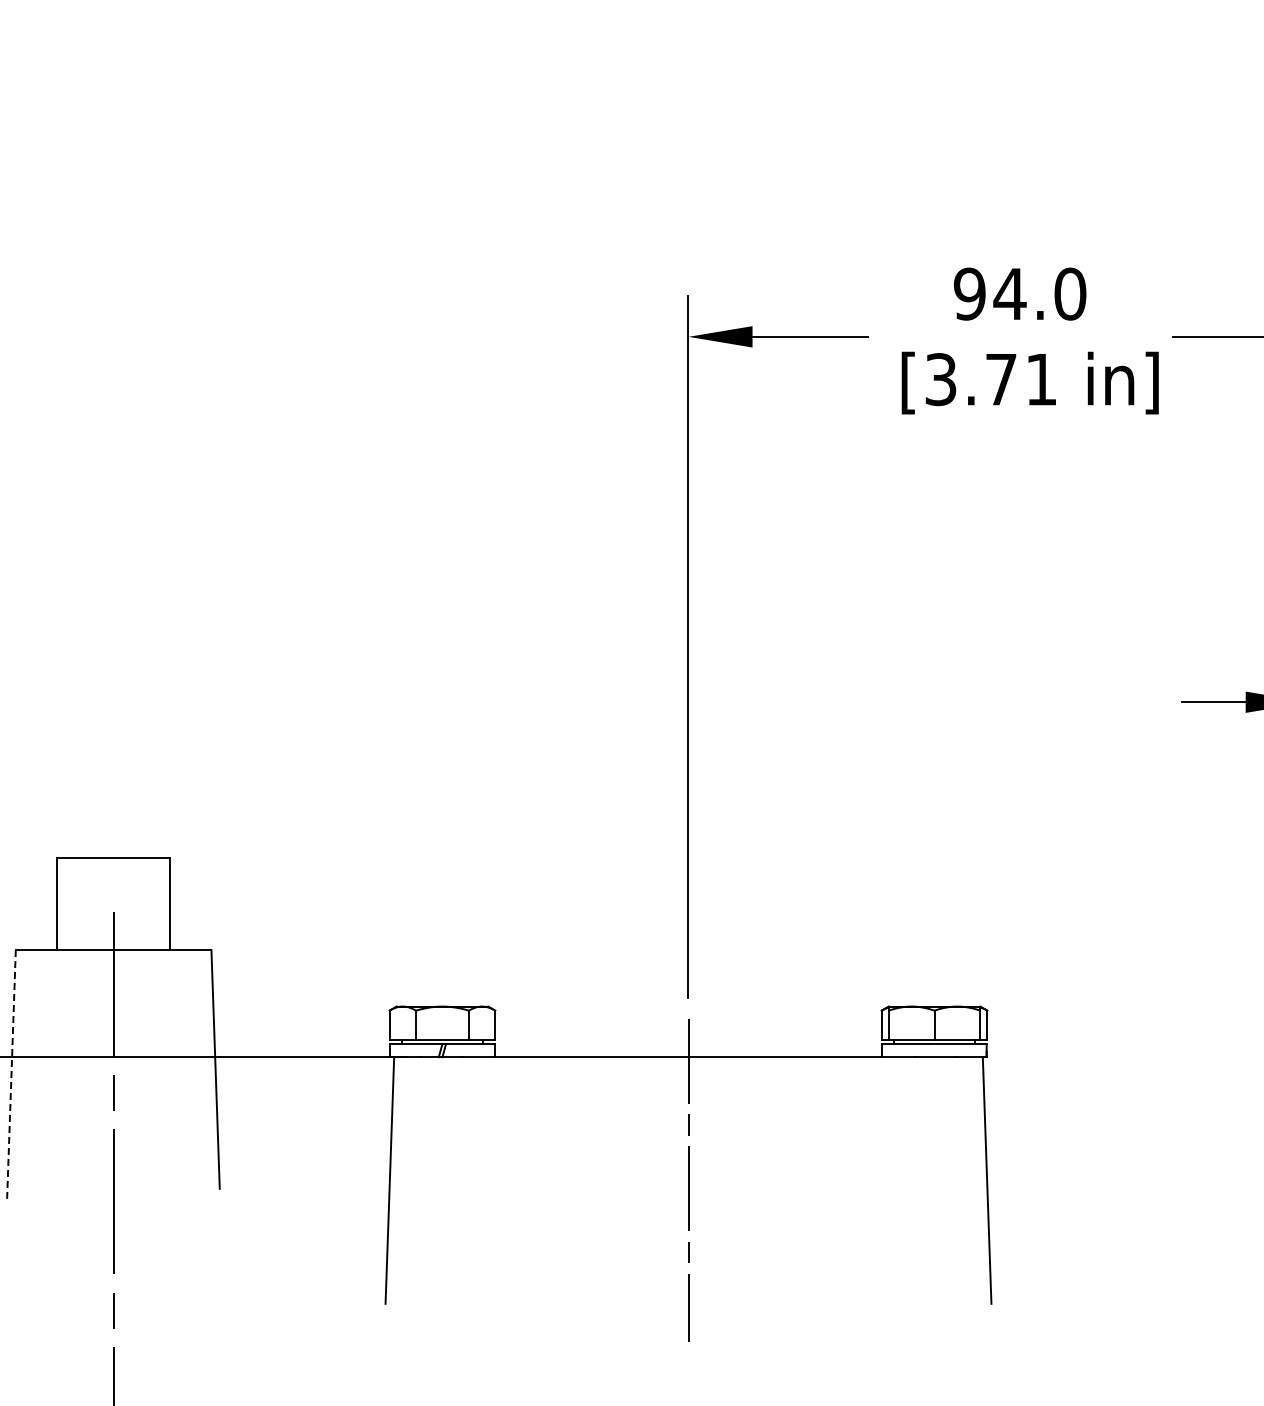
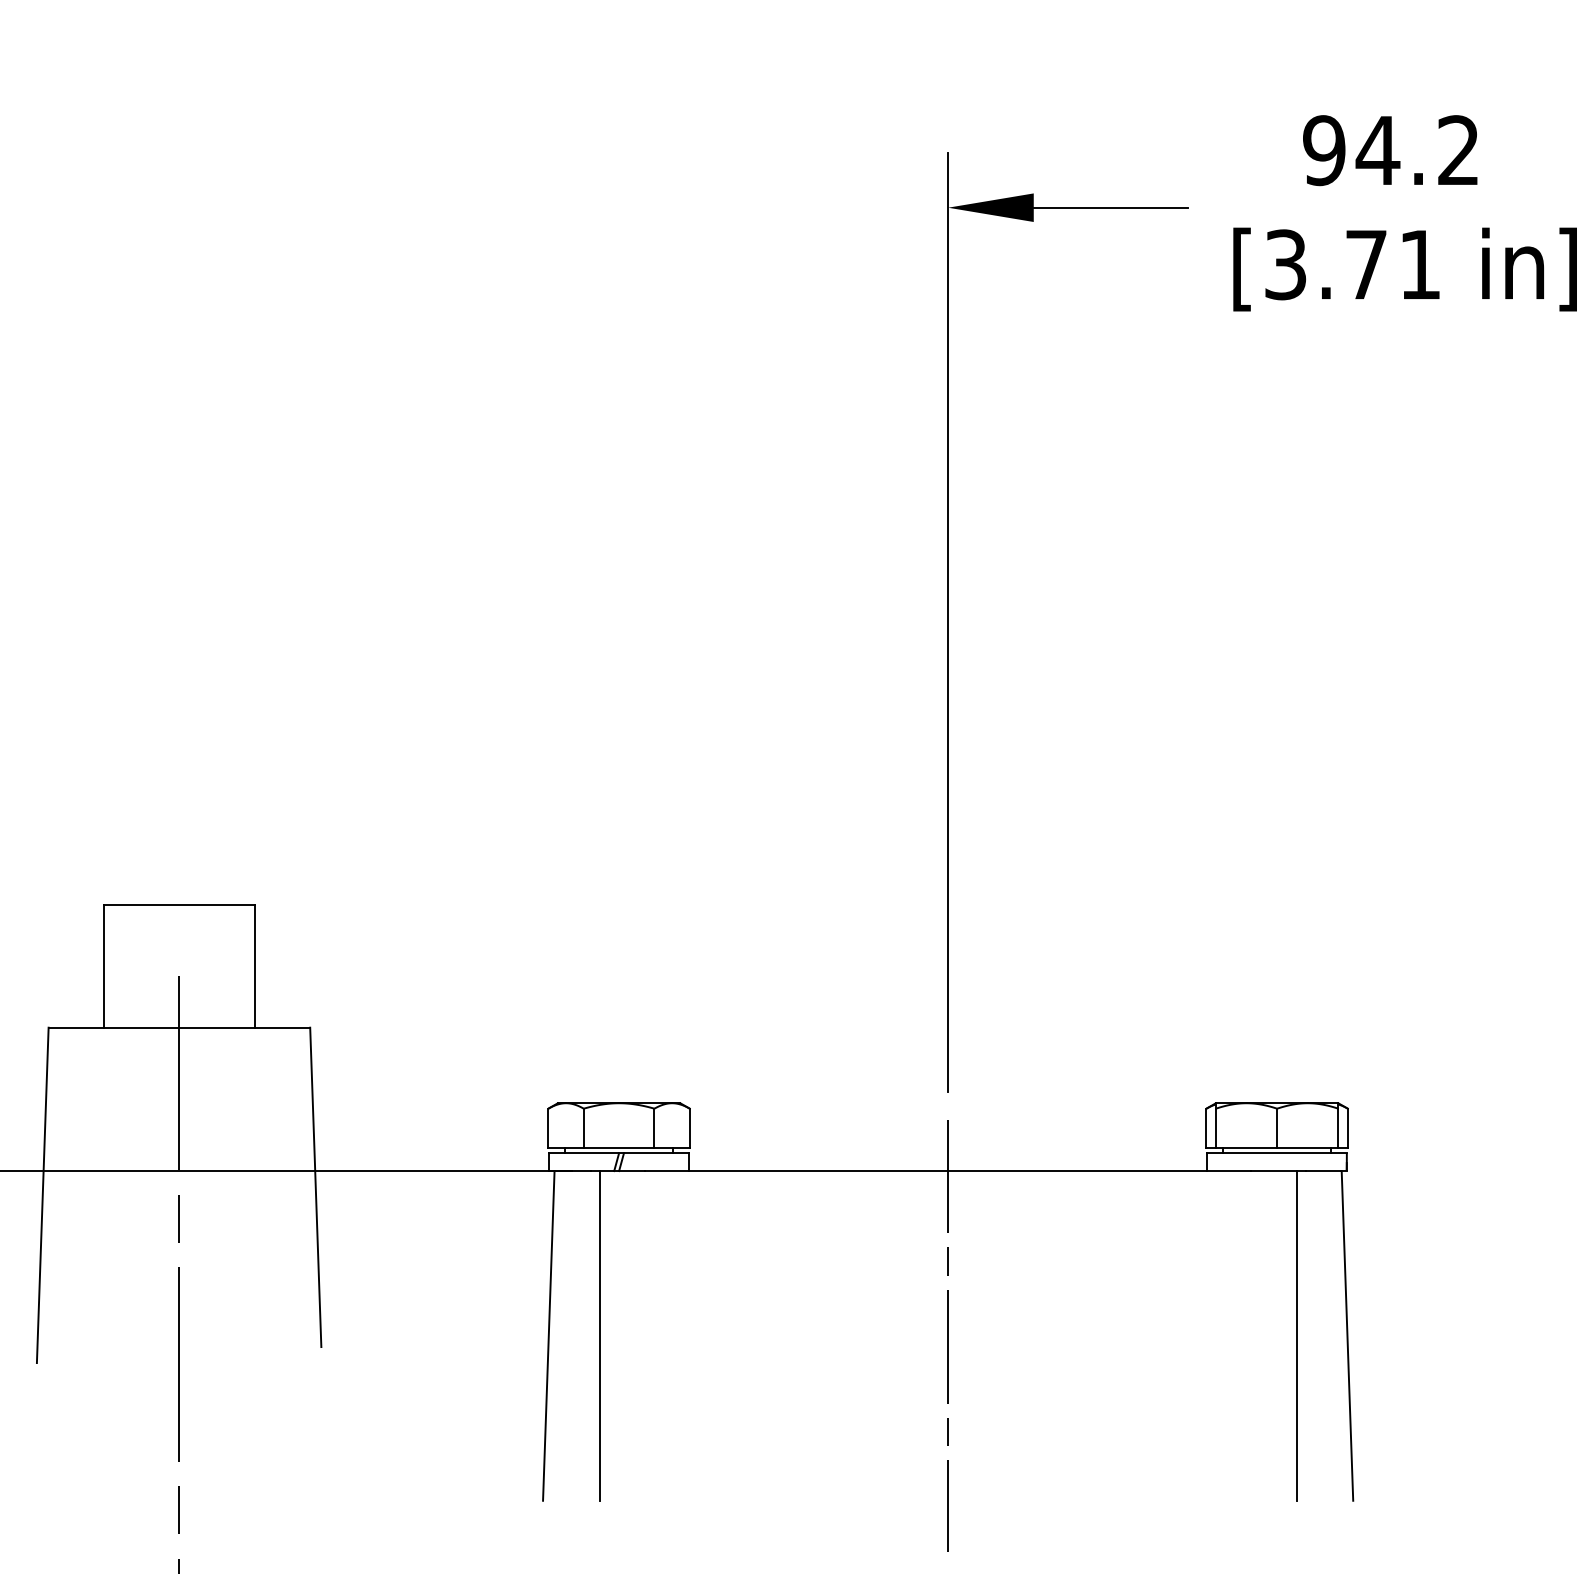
text: (1070, 293) -> (1458, 149), 94.0 -> 94.2
line: (11, 1075) -> (42, 1195), dashed -> solid
line: (427, 1180) -> (599, 1335), added
line: (949, 1180) -> (1297, 1335), added

